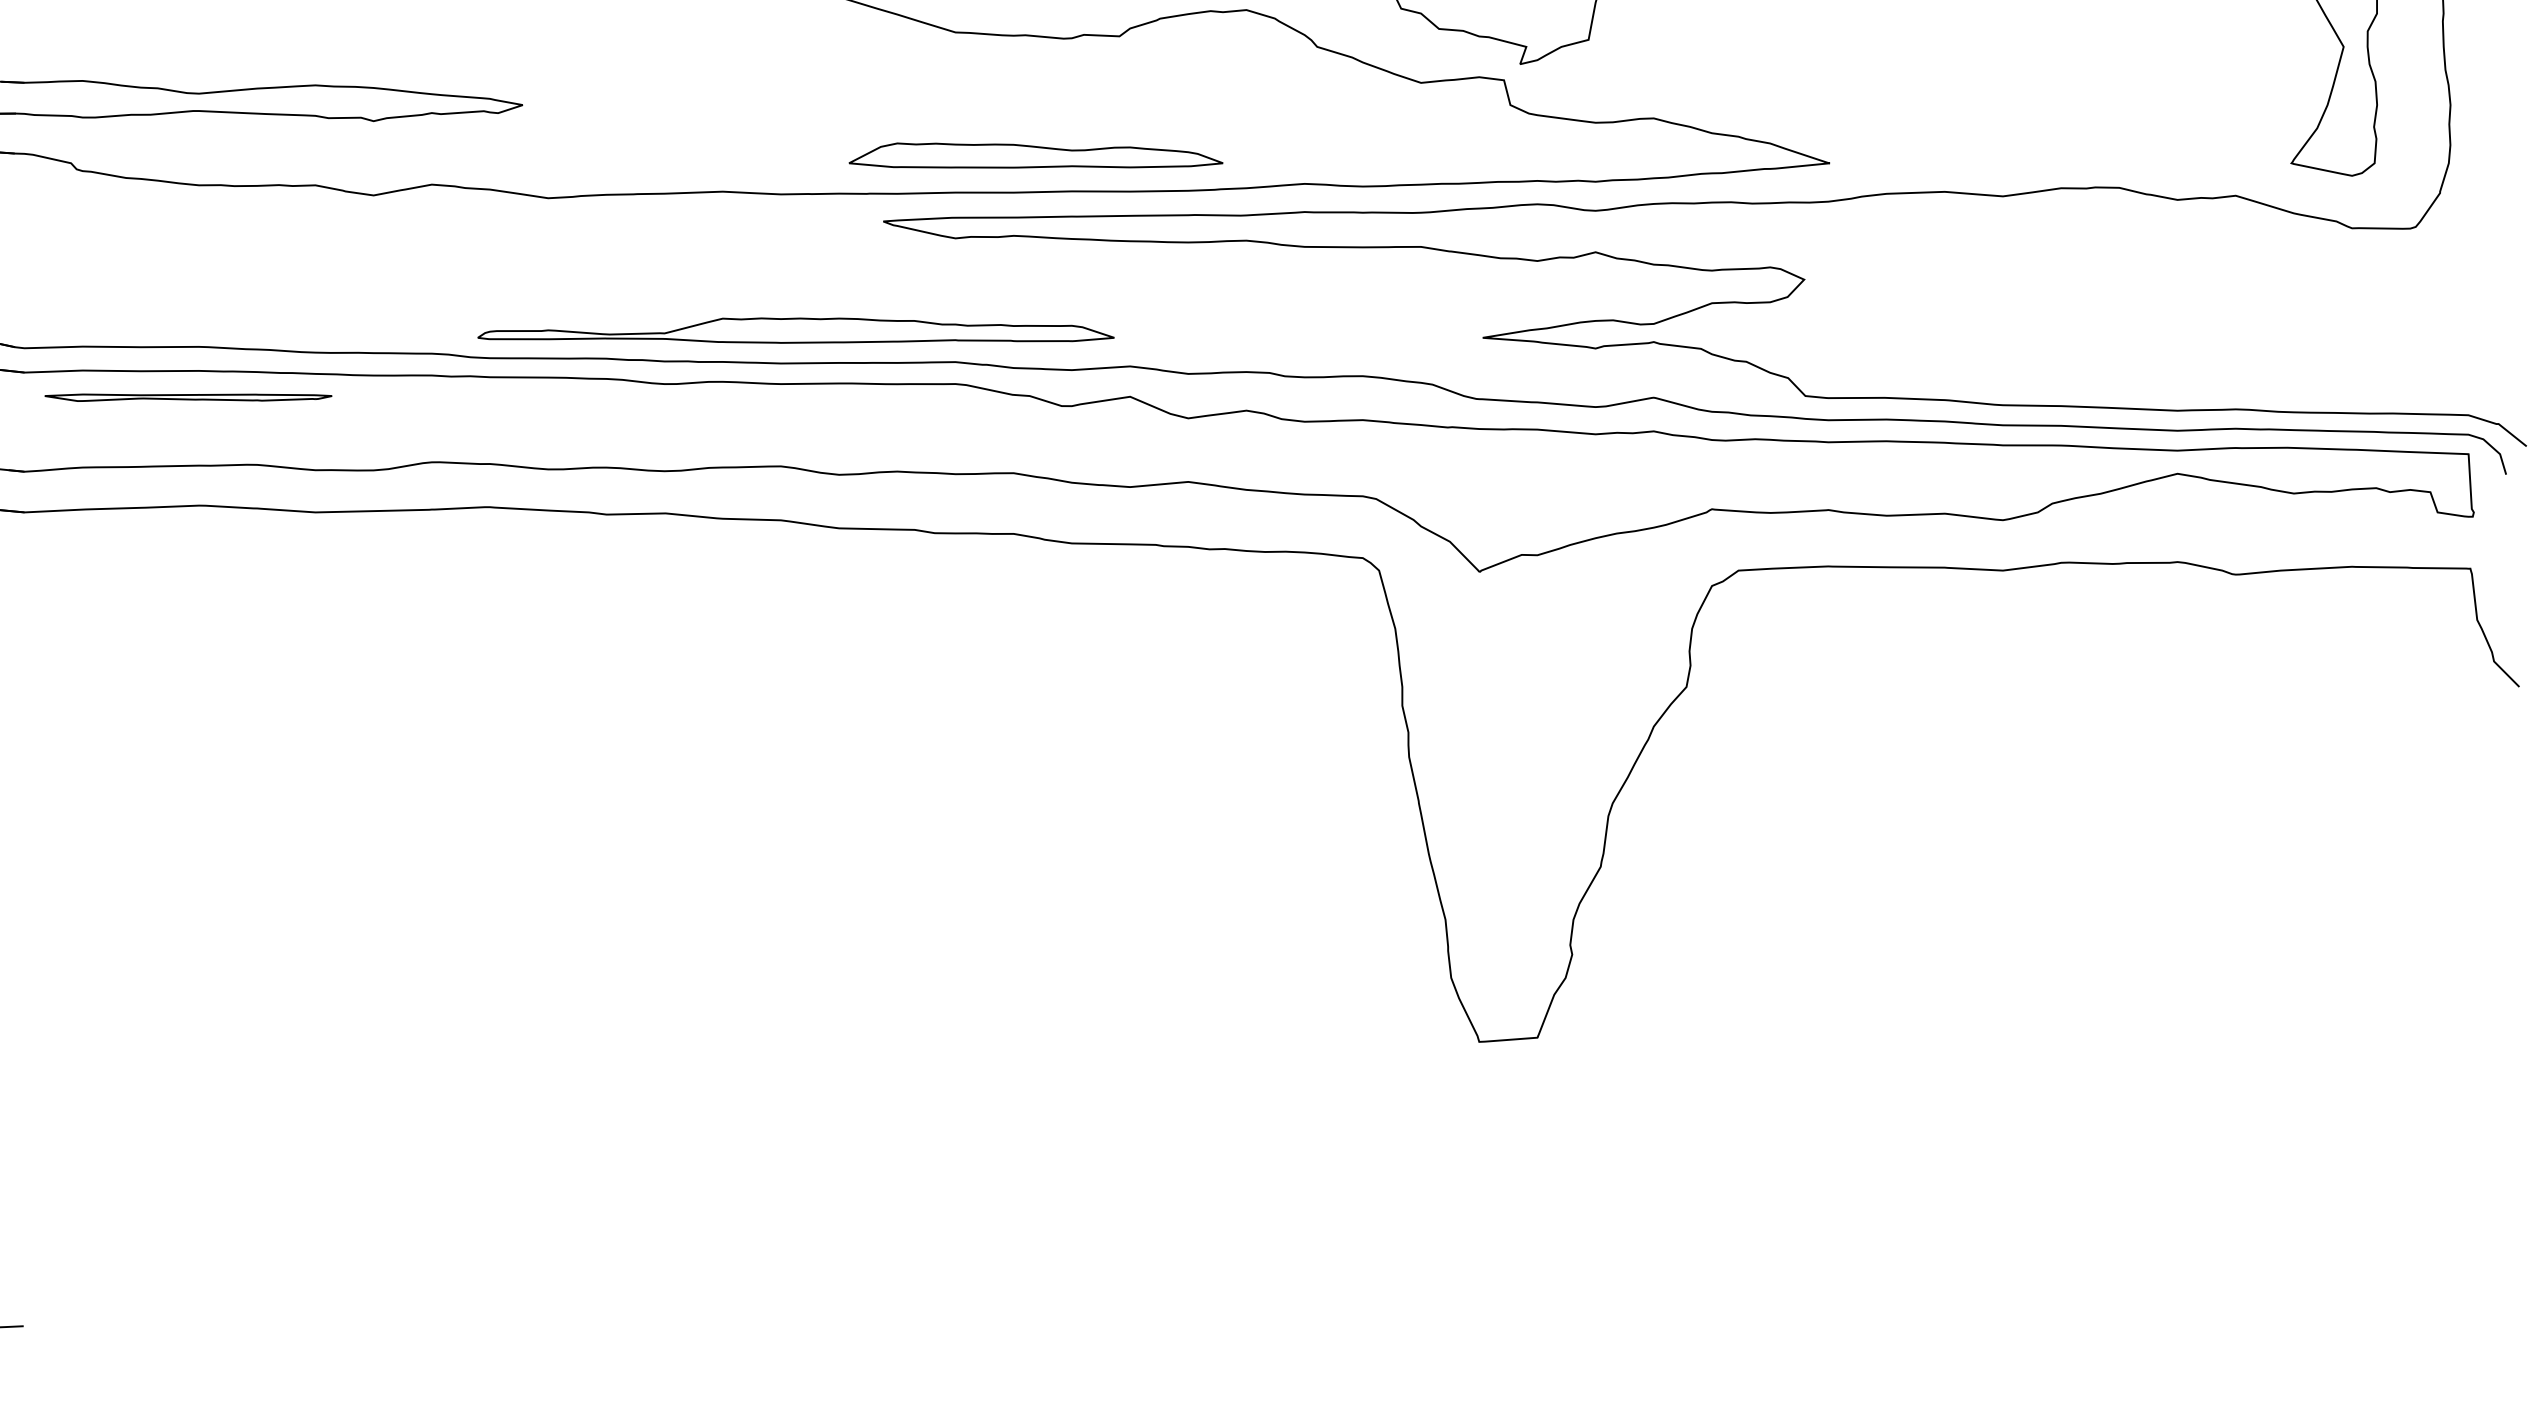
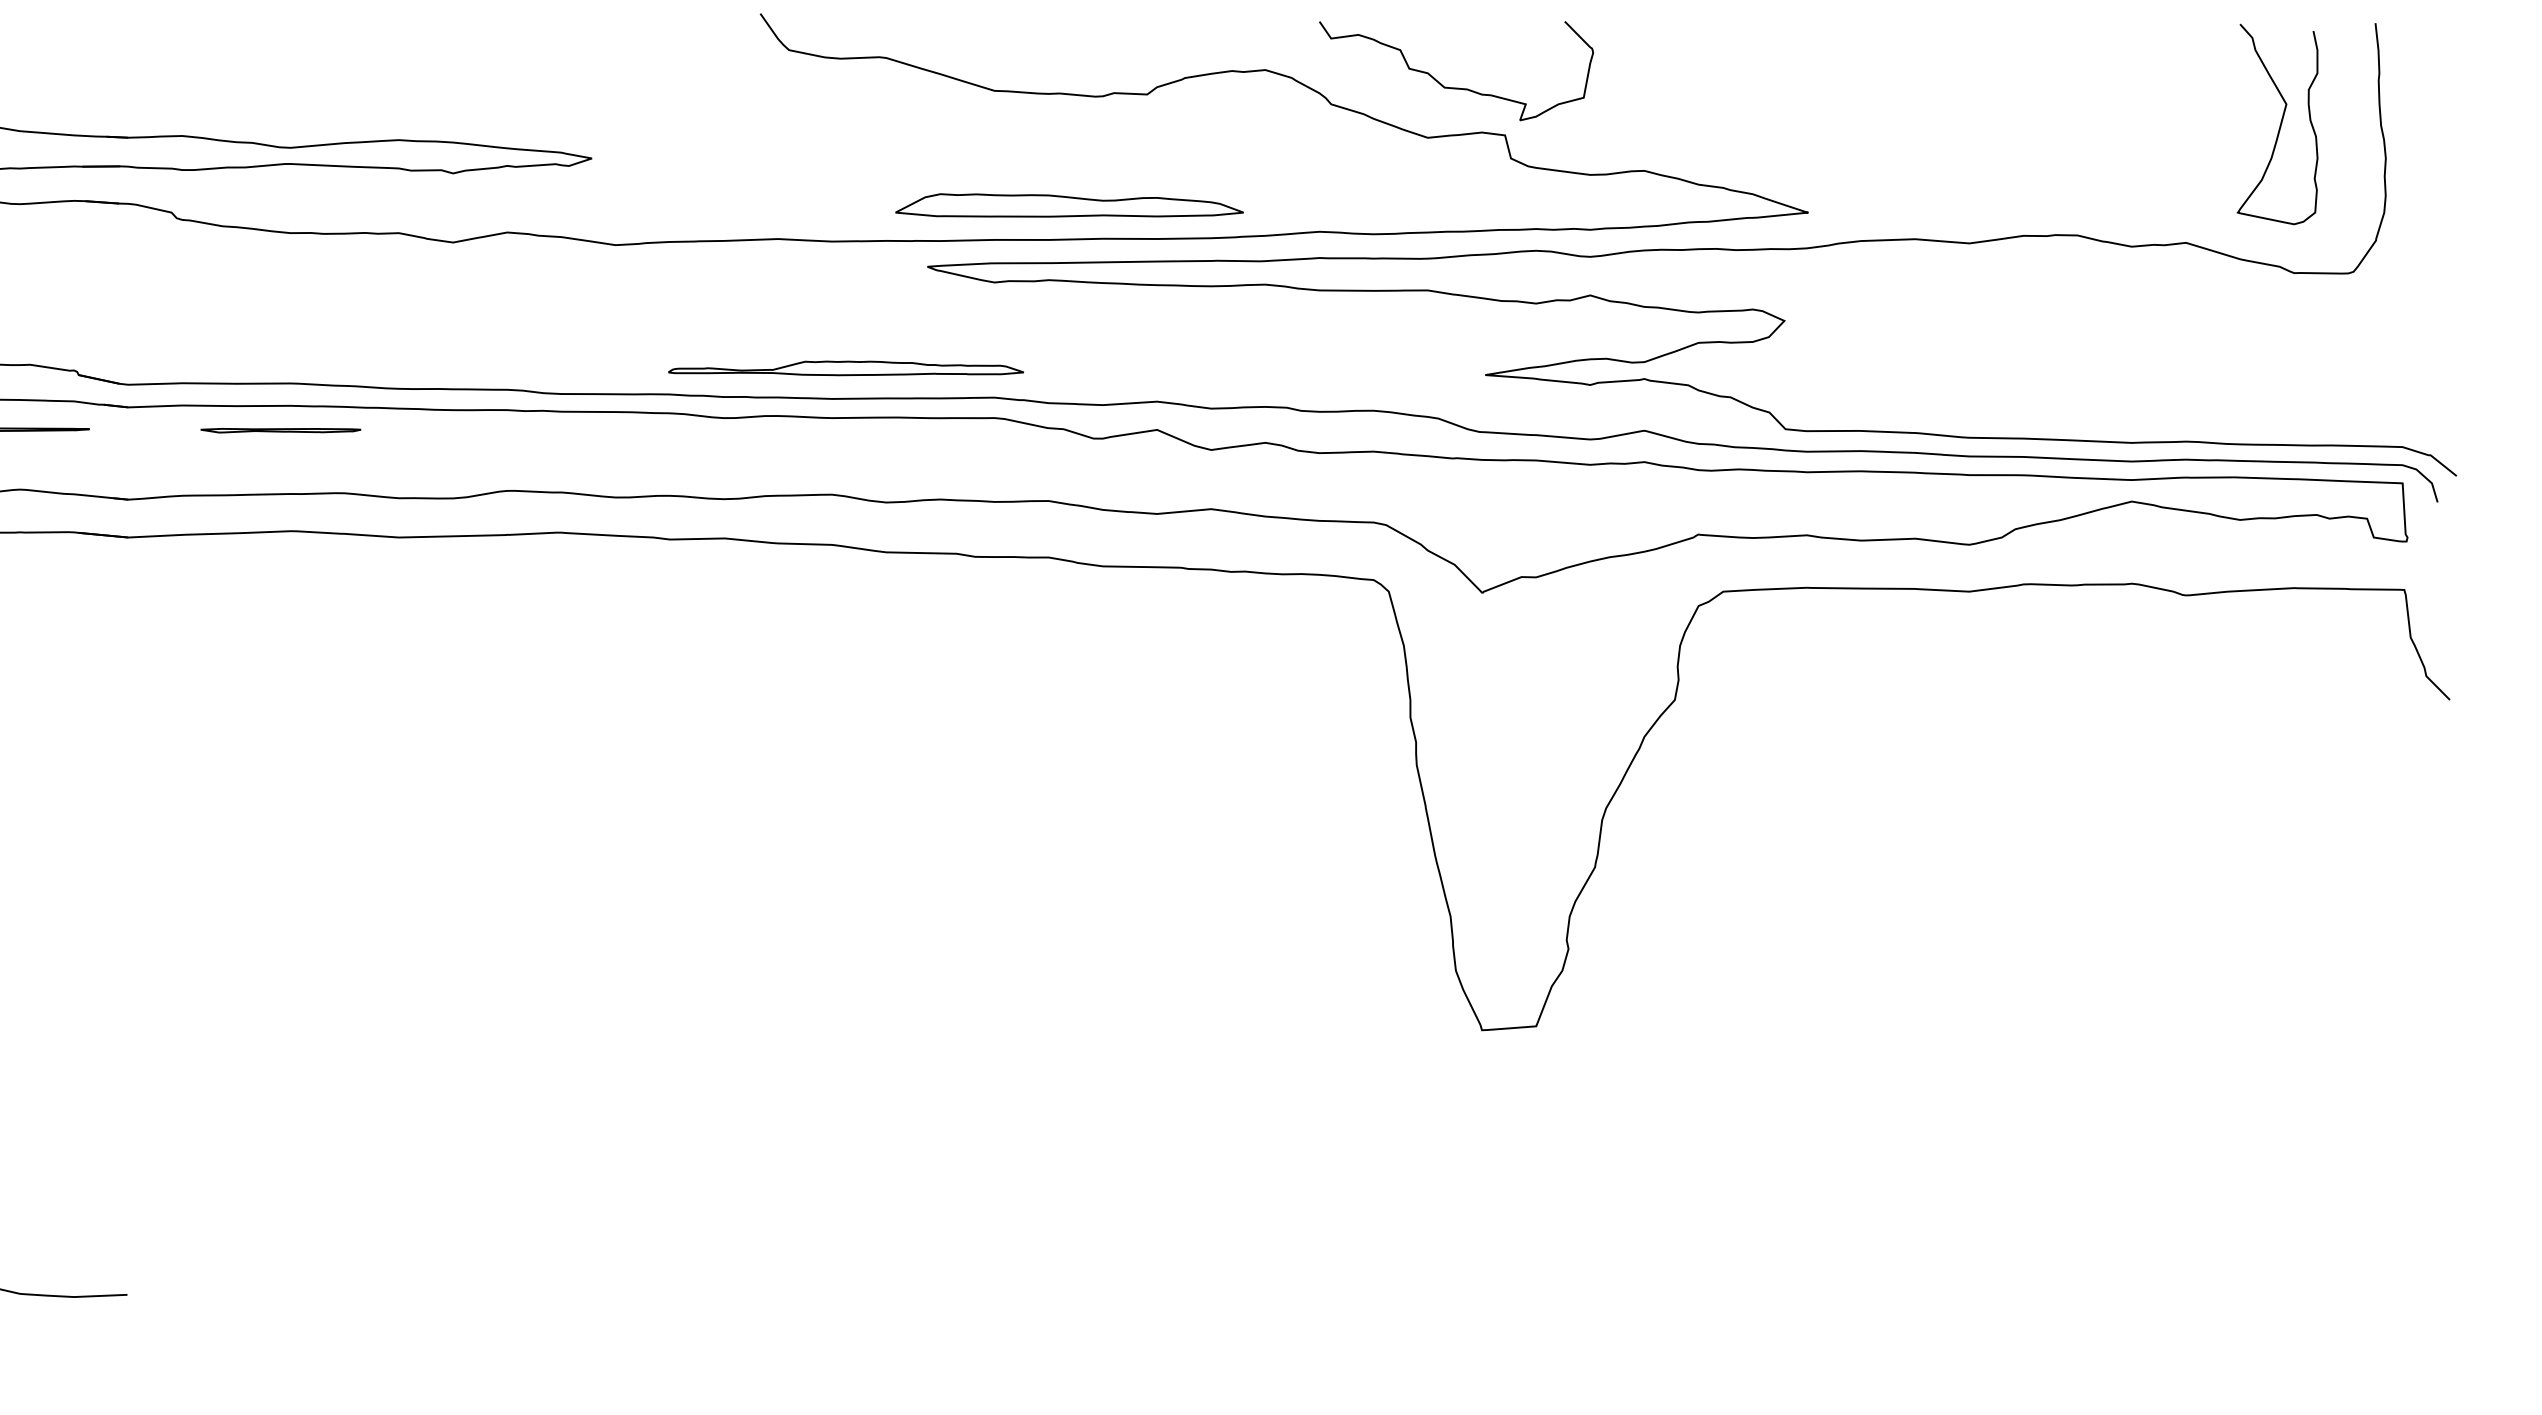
part: (795, 330) -> (845, 368), size x0.6
part: (188, 397) -> (280, 430), size x0.6

